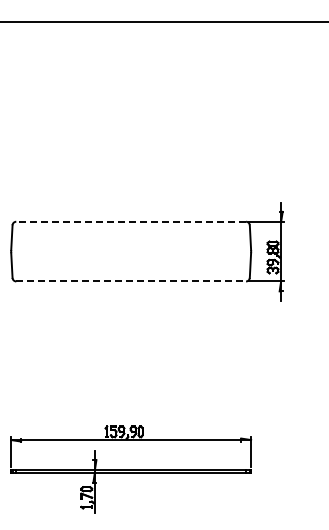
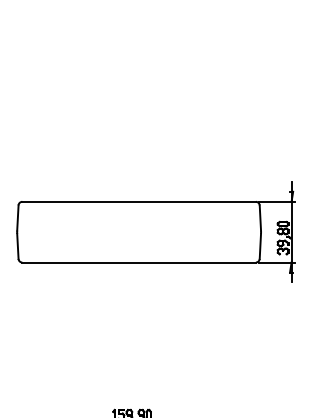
line: (131, 221) -> (139, 201), dashed -> solid
line: (131, 281) -> (139, 262), dashed -> solid

